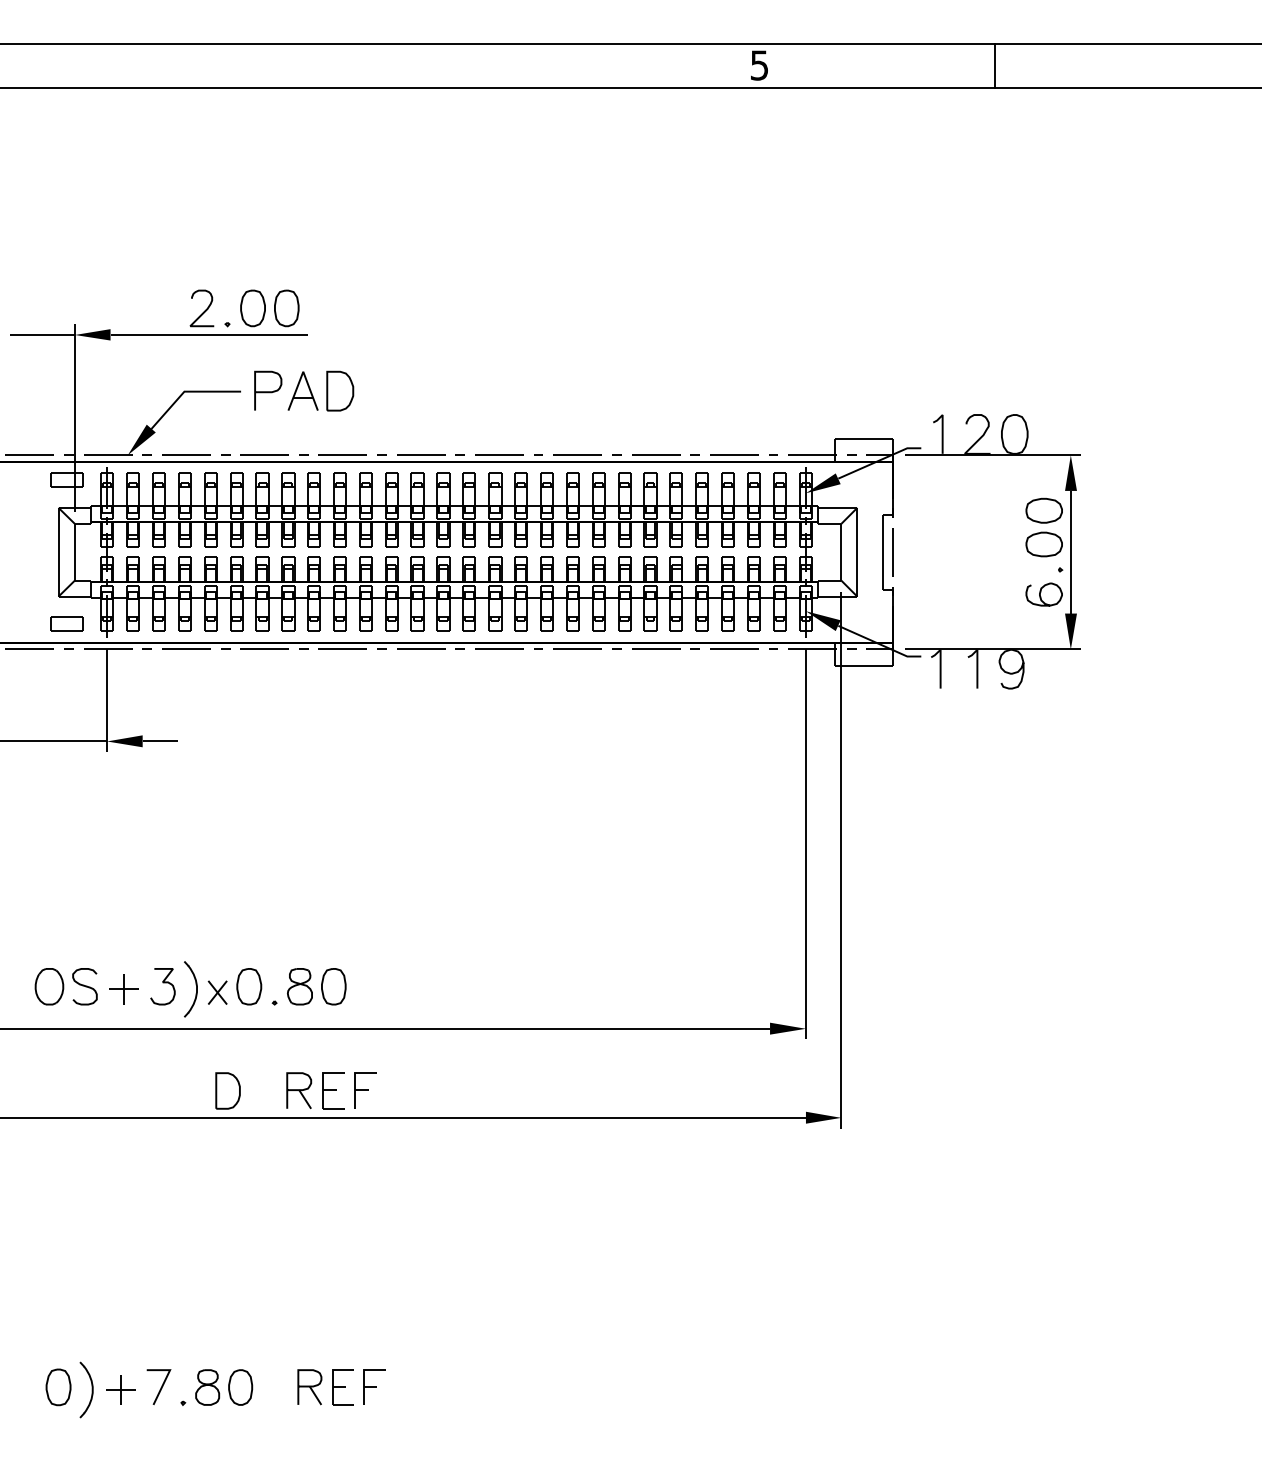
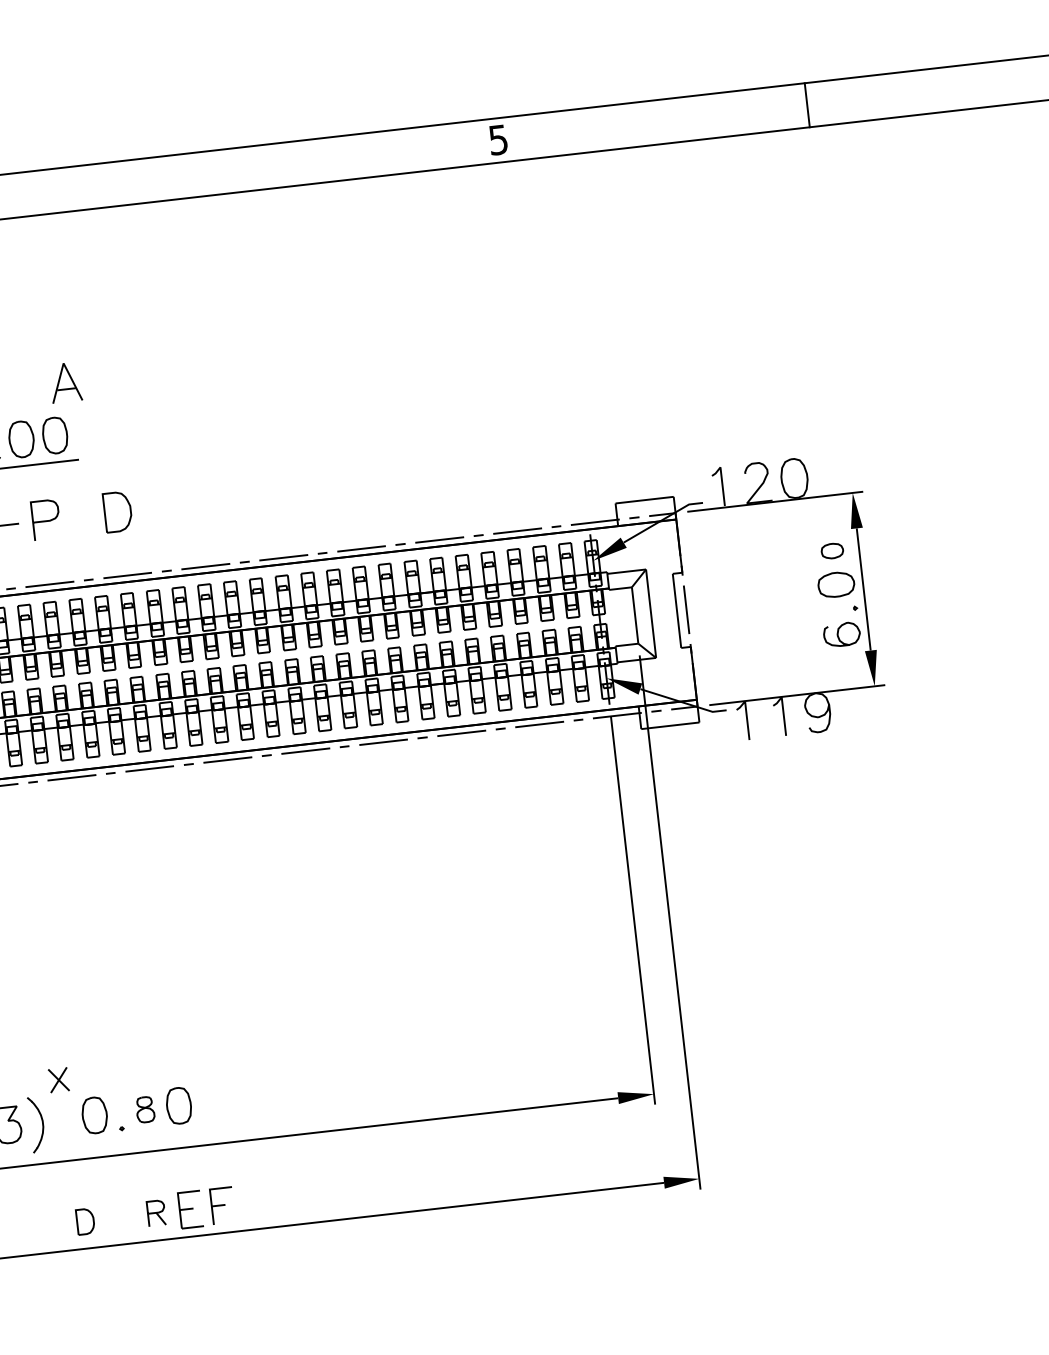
line: (994, 65) -> (807, 104), moved
part: (302, 390) -> (64, 382), moved
part: (1043, 510) -> (831, 551), size x0.6
part: (299, 986) -> (144, 1109), size x0.7
part: (217, 992) -> (58, 1079), moved
part: (227, 1090) -> (84, 1221), size x0.7
part: (299, 1090) -> (156, 1213), size x0.7

